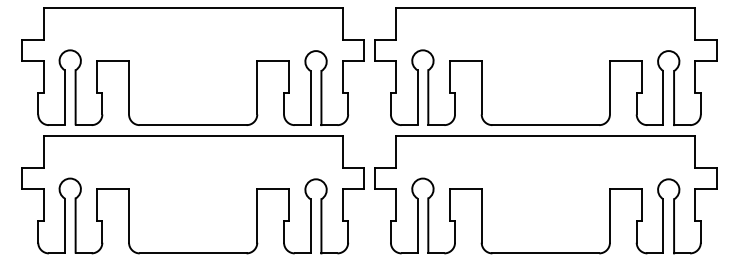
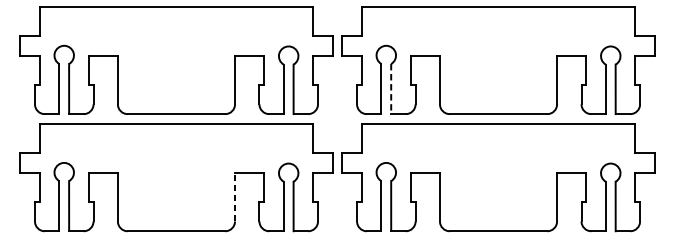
line: (428, 97) -> (391, 88), solid -> dashed
line: (257, 215) -> (235, 196), solid -> dashed

